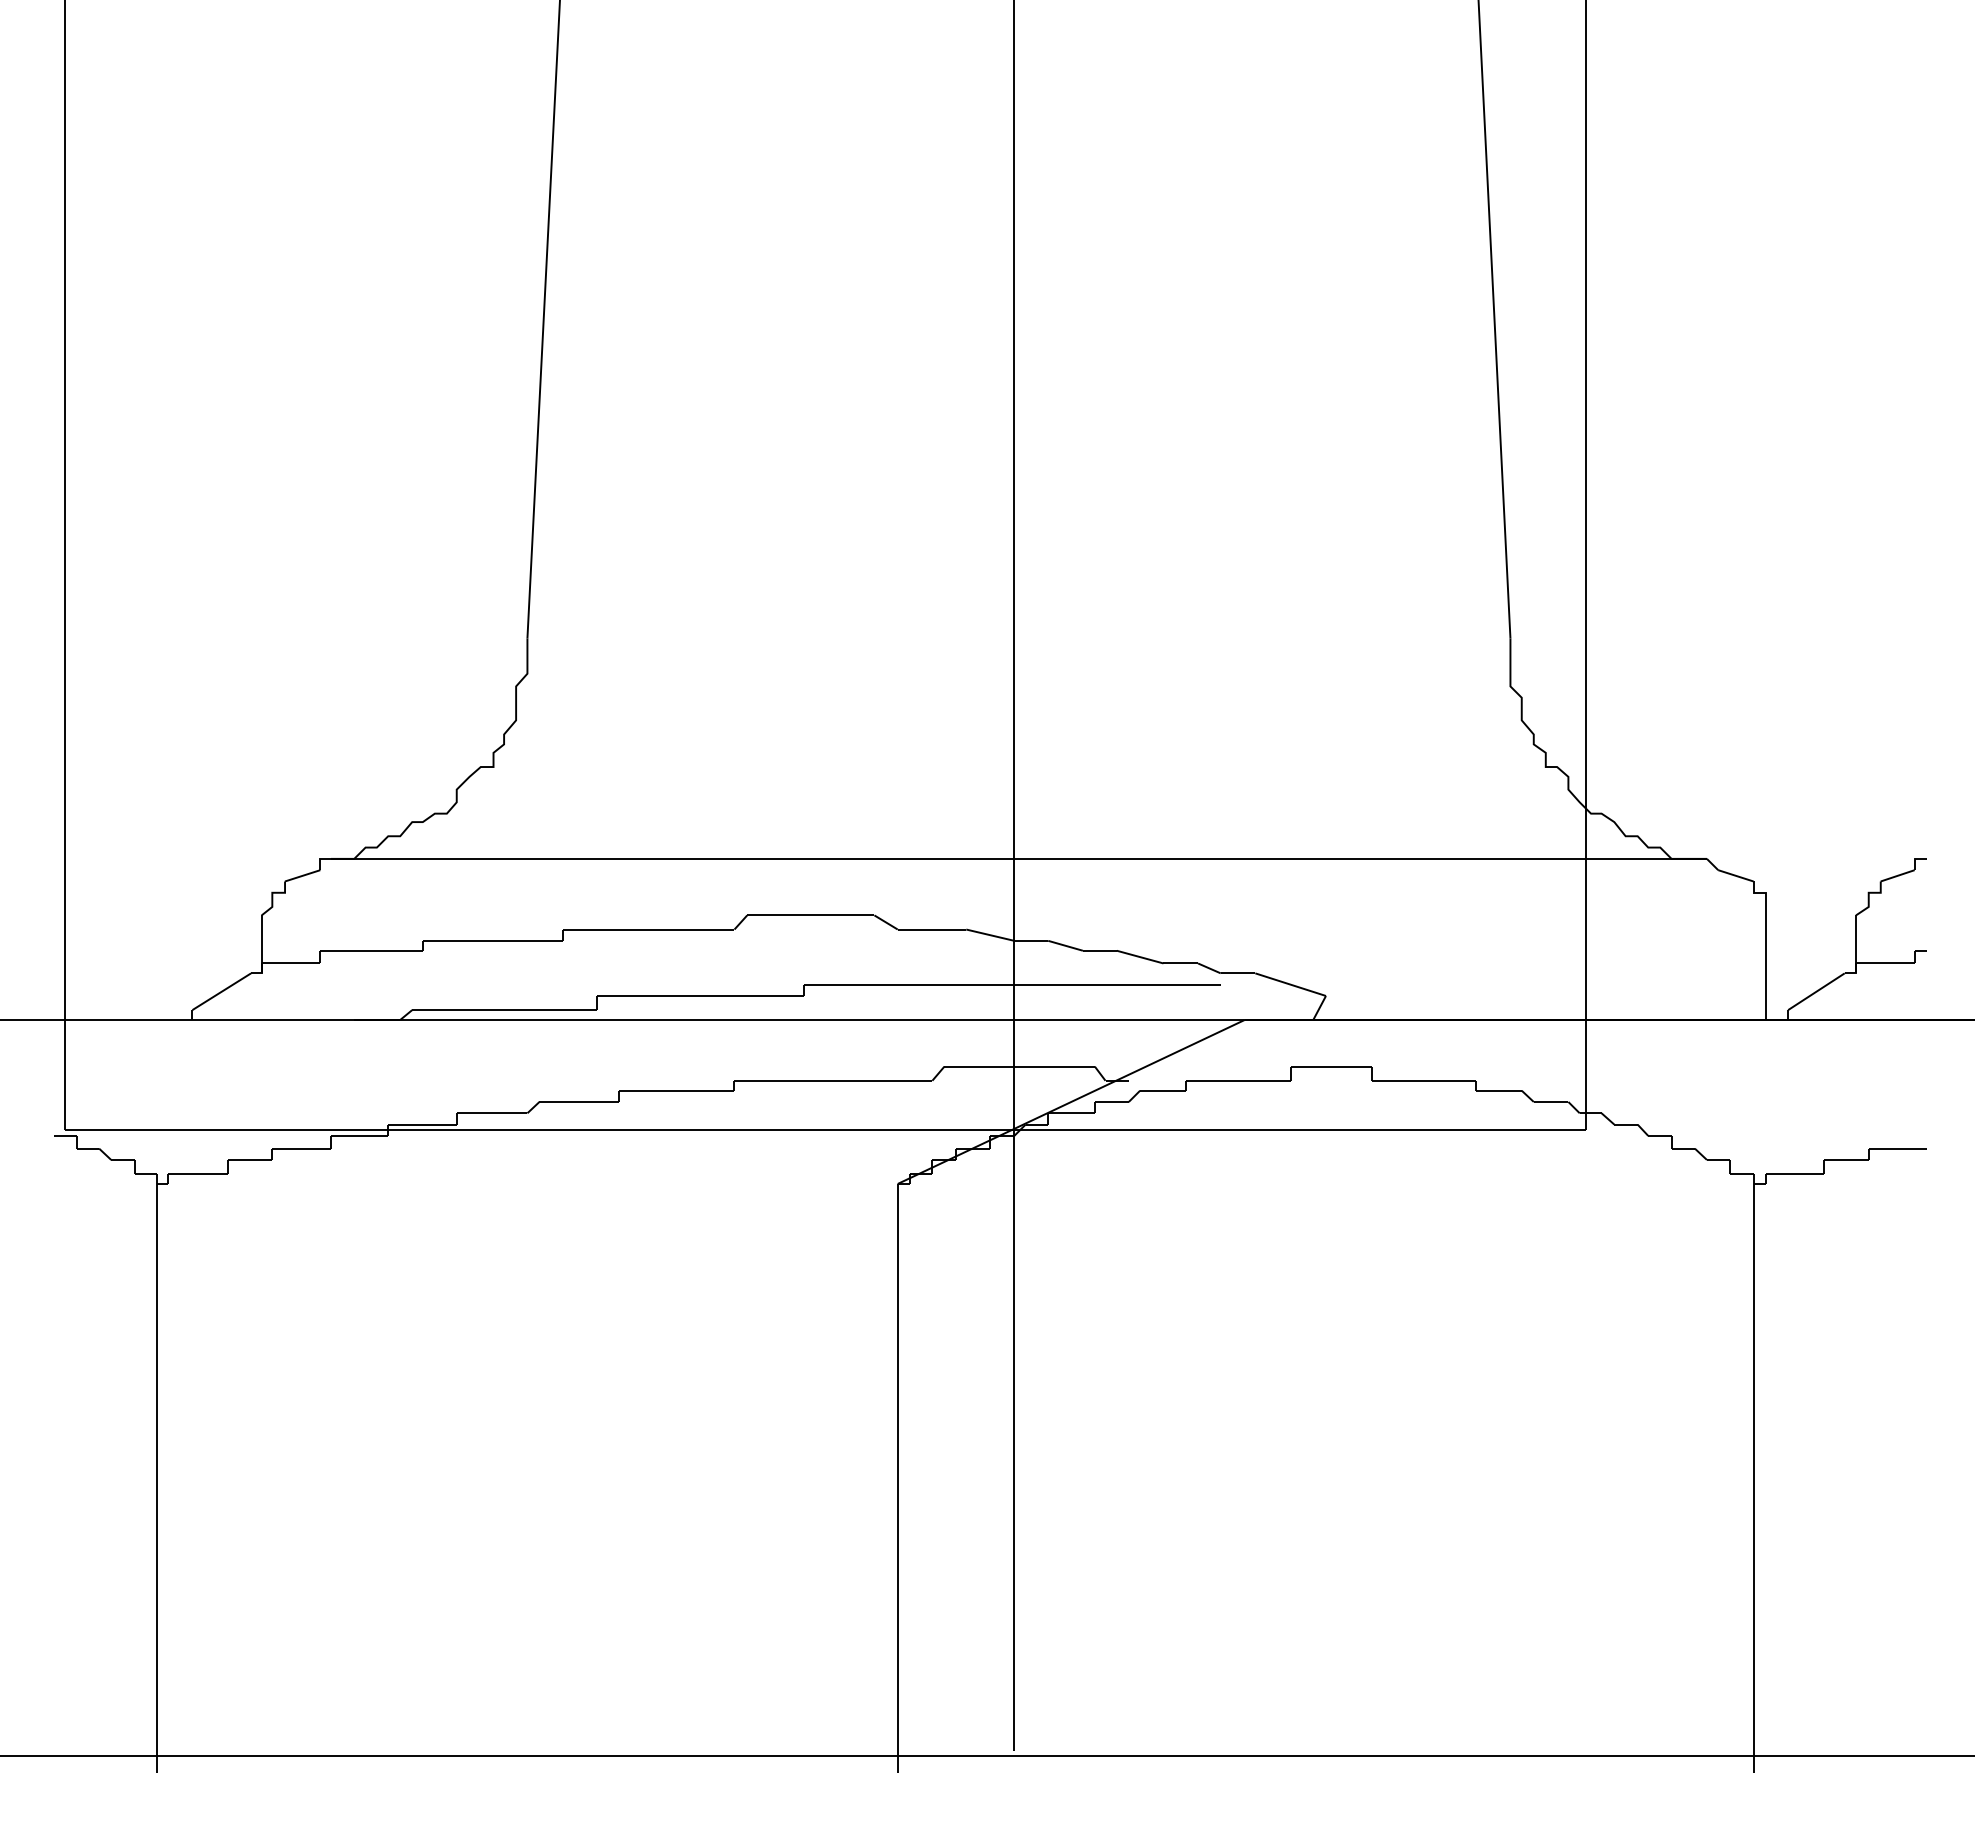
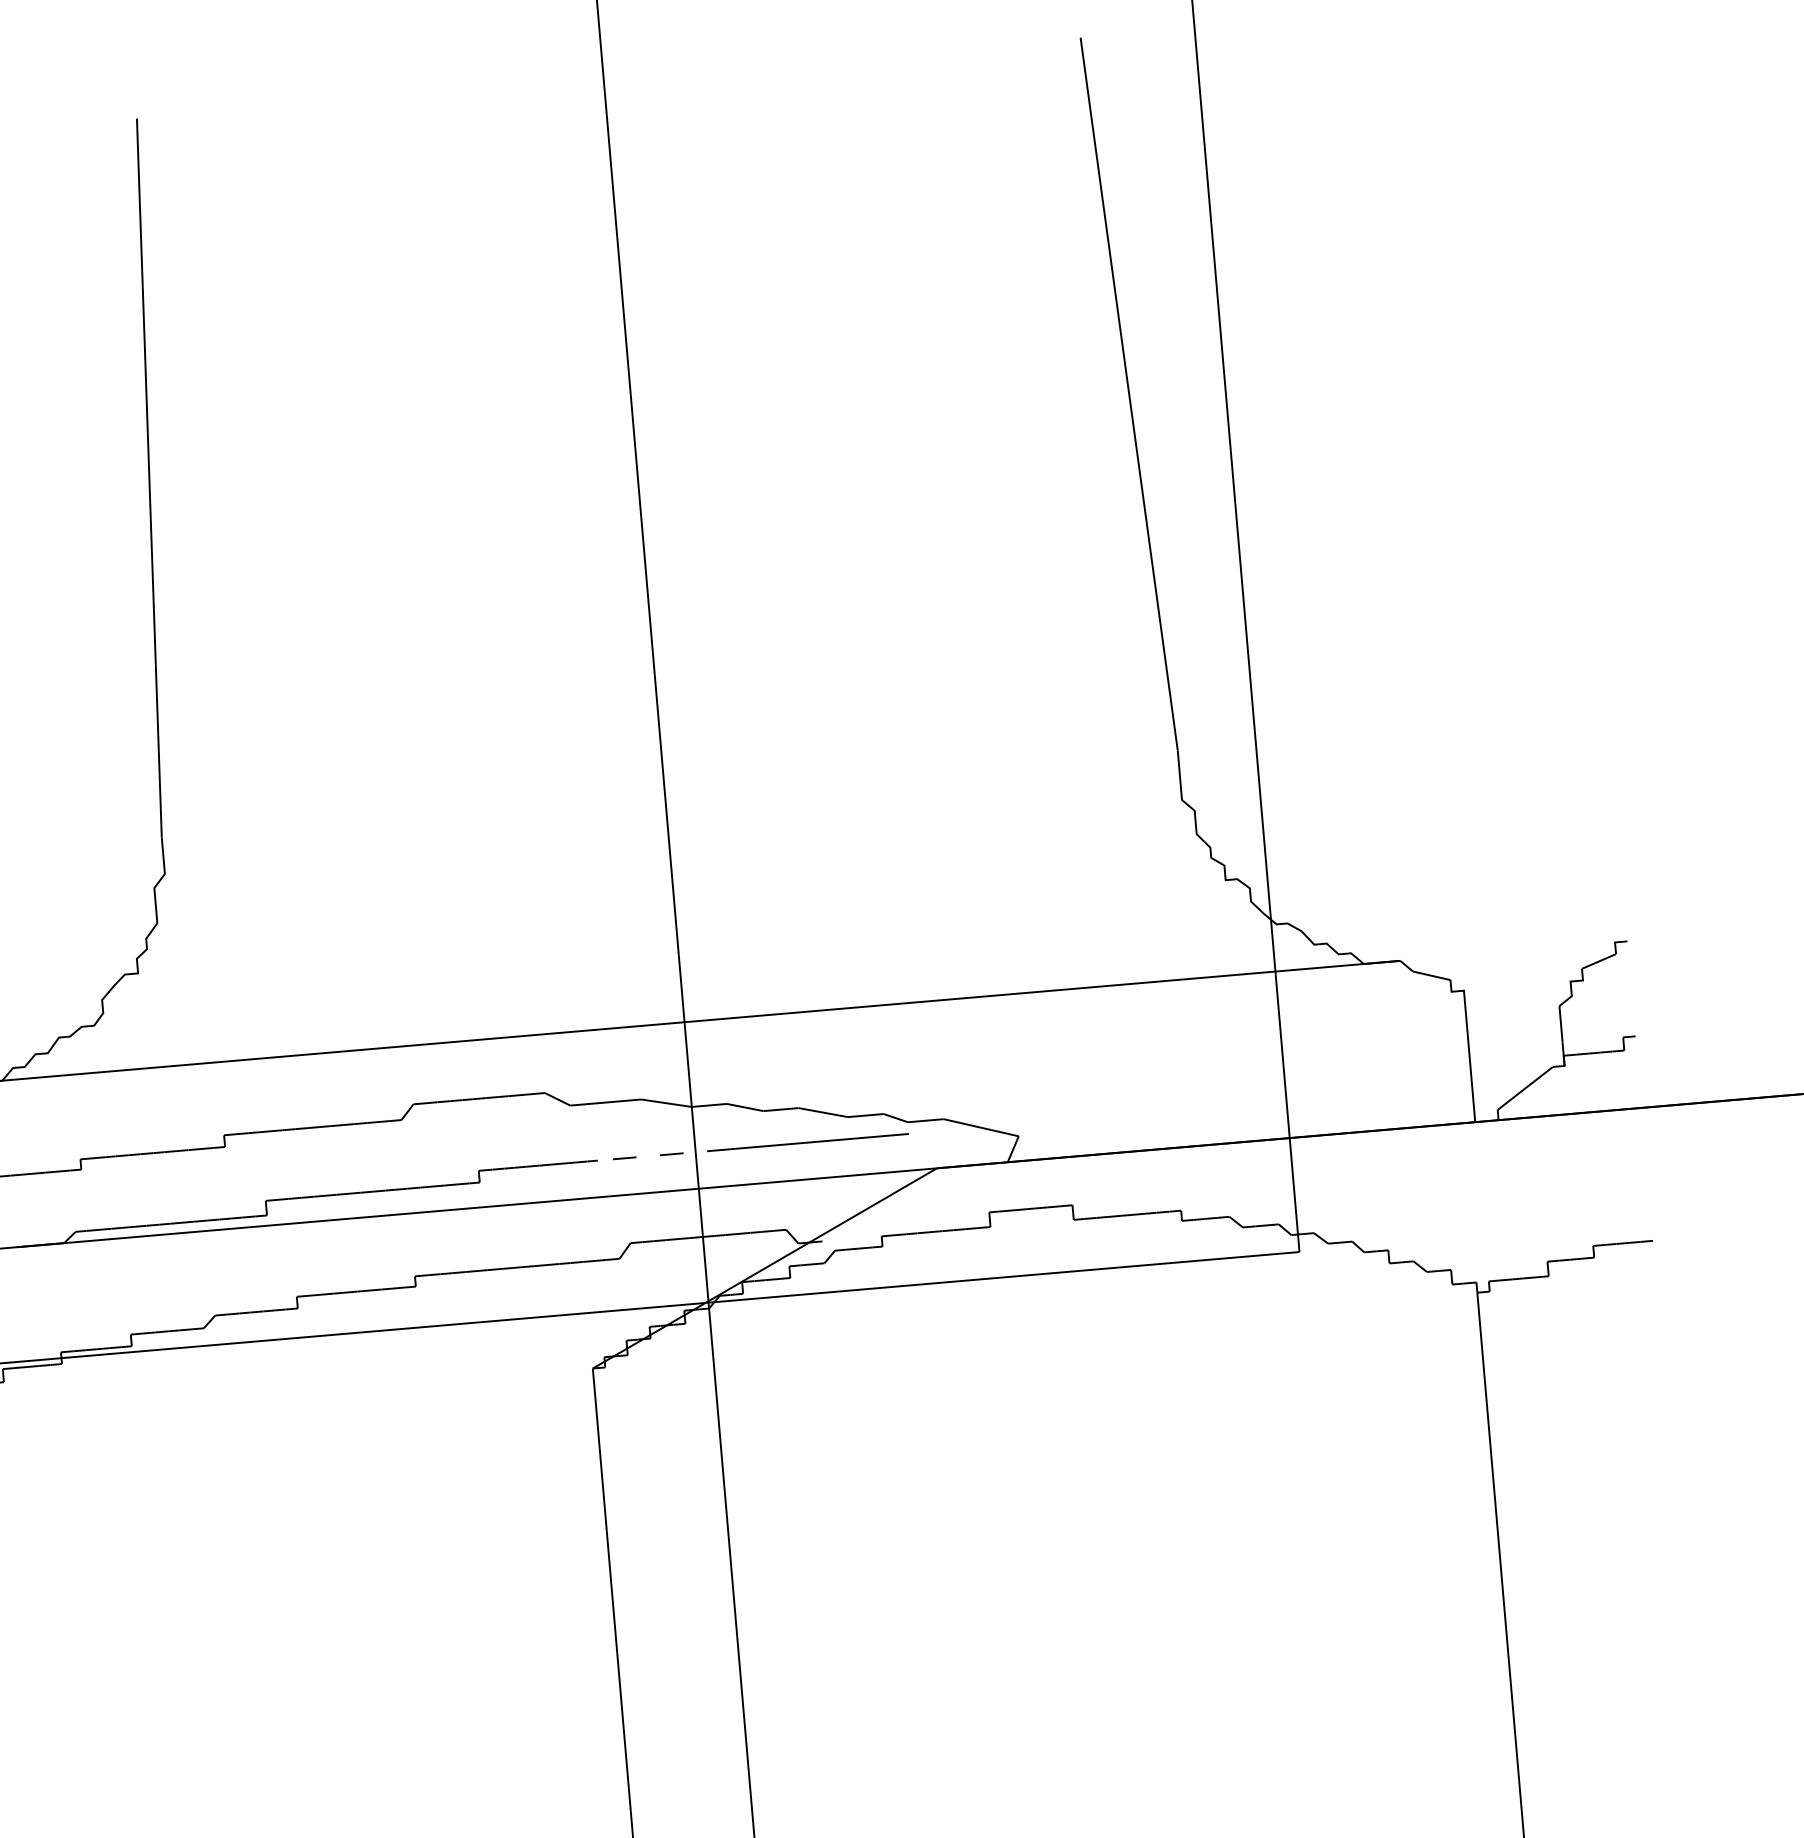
line: (983, 984) -> (663, 1154), solid -> dashed

